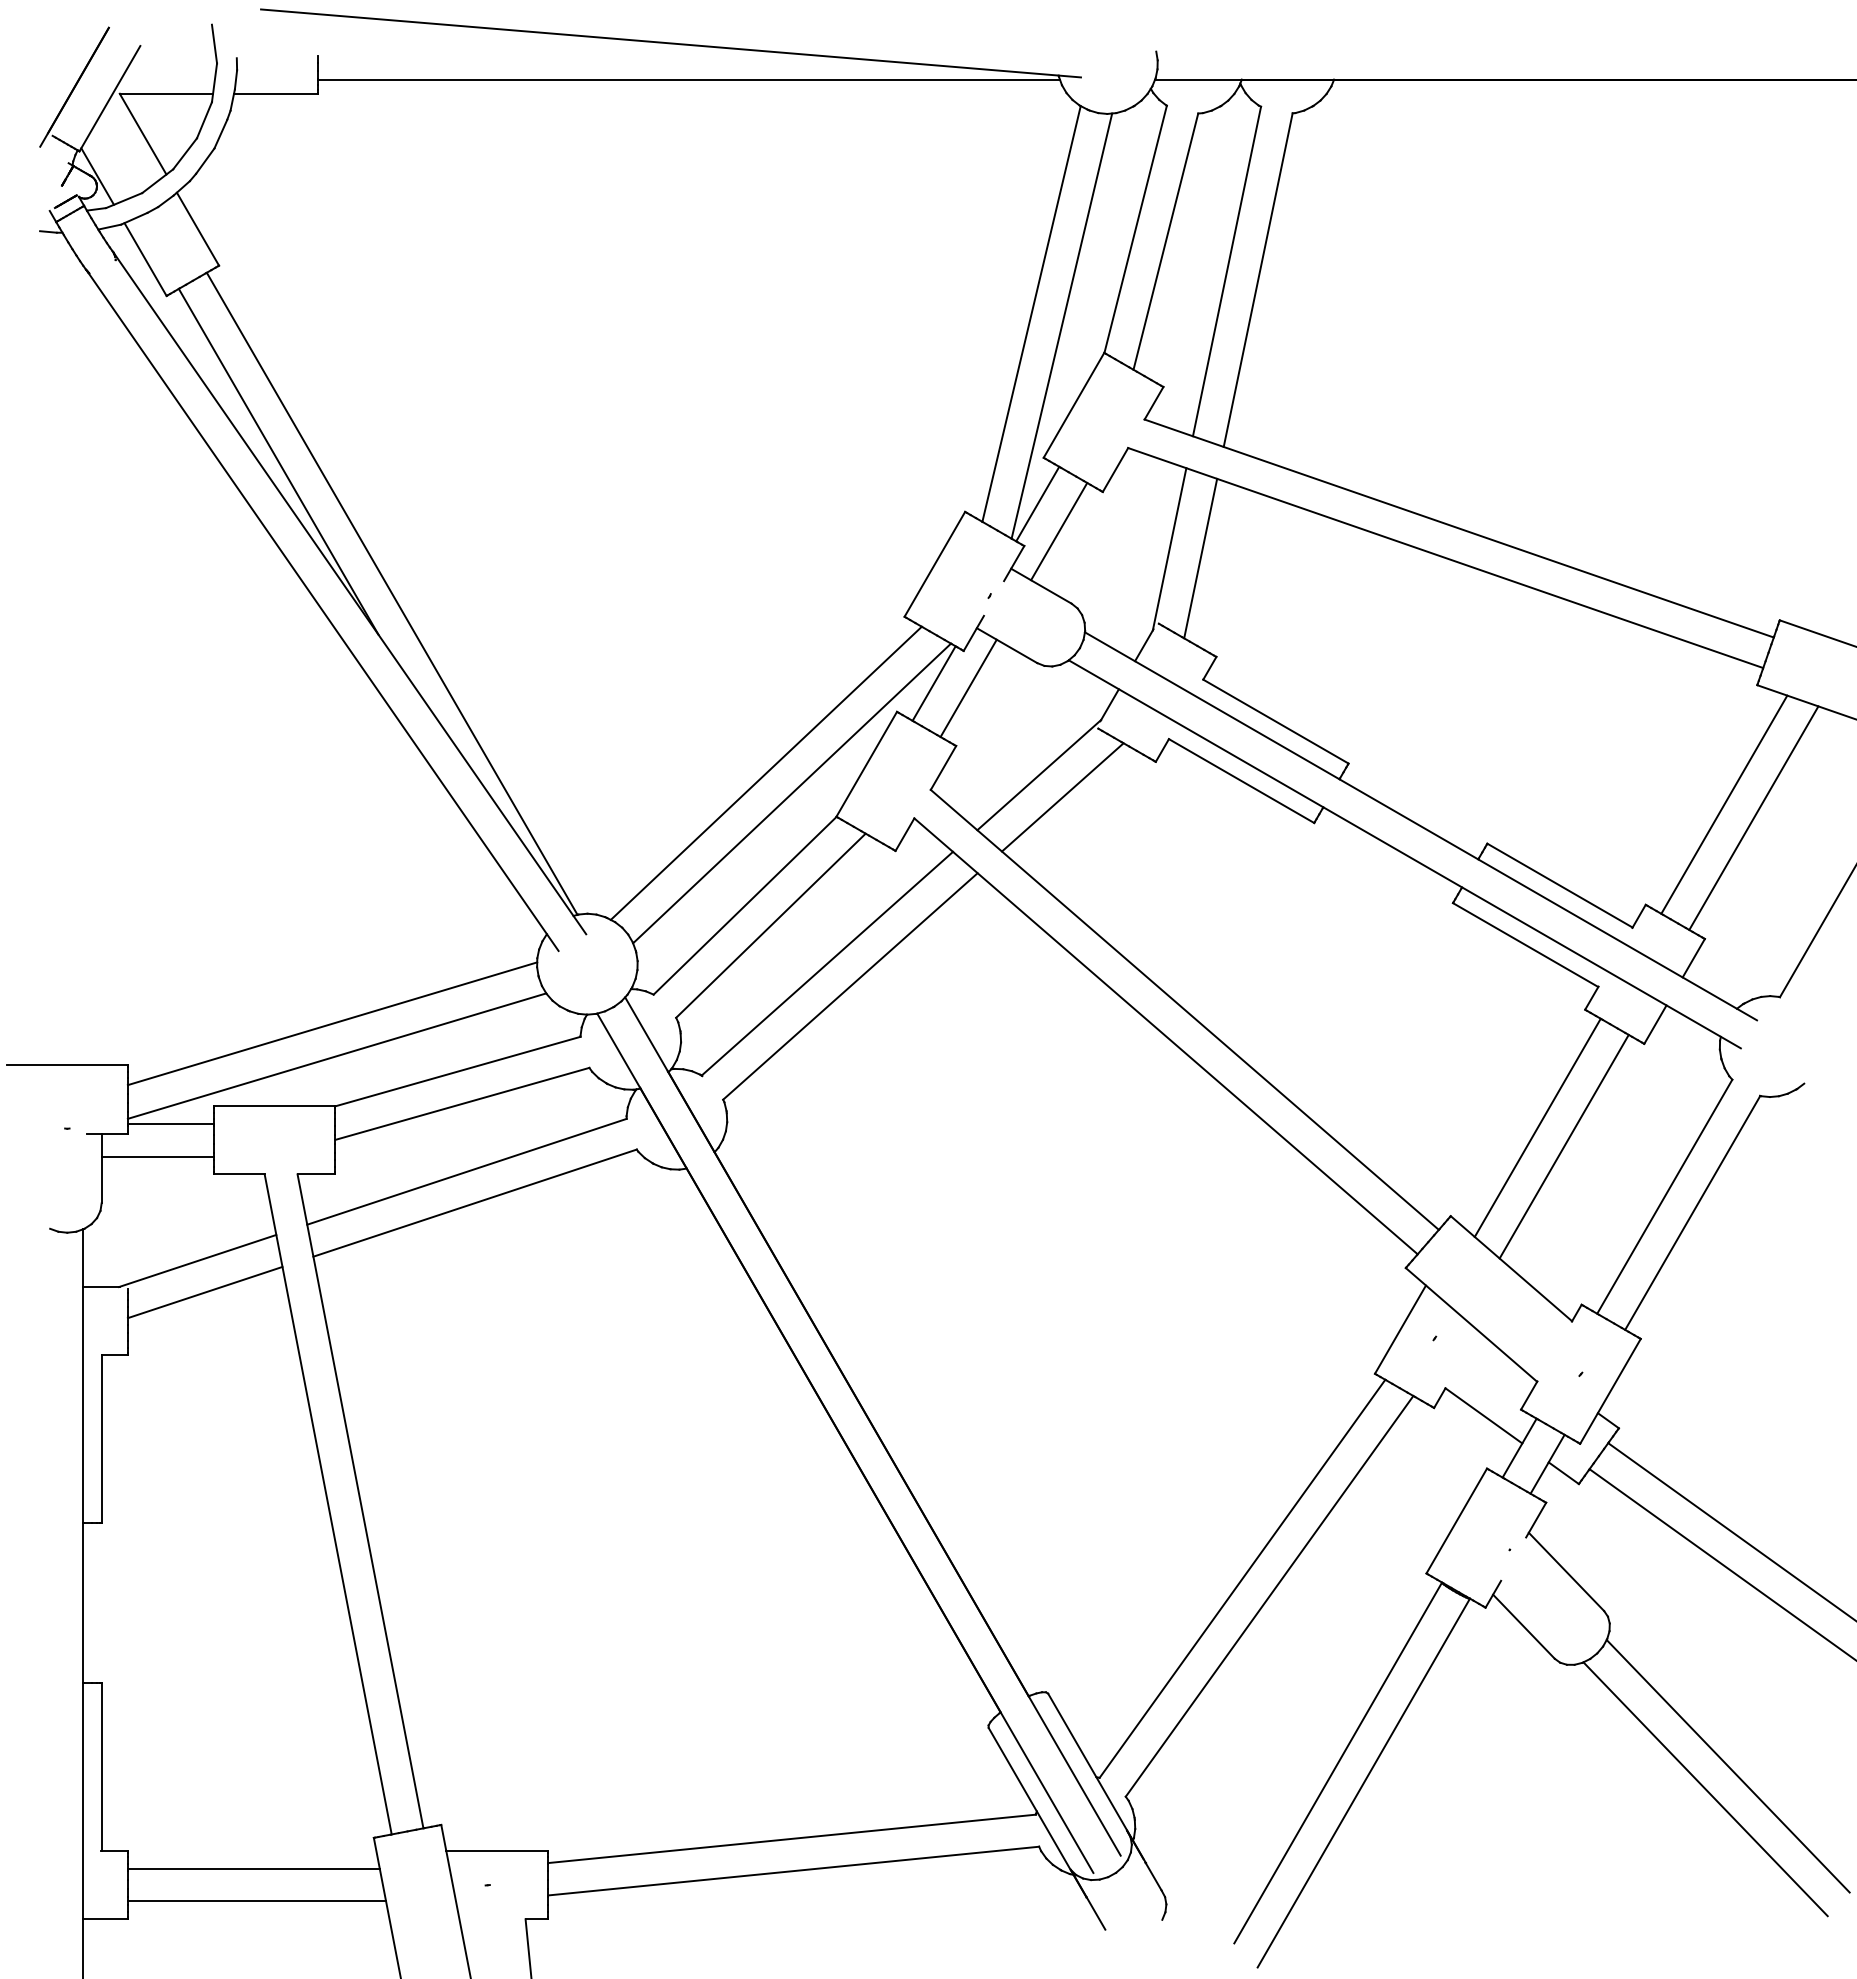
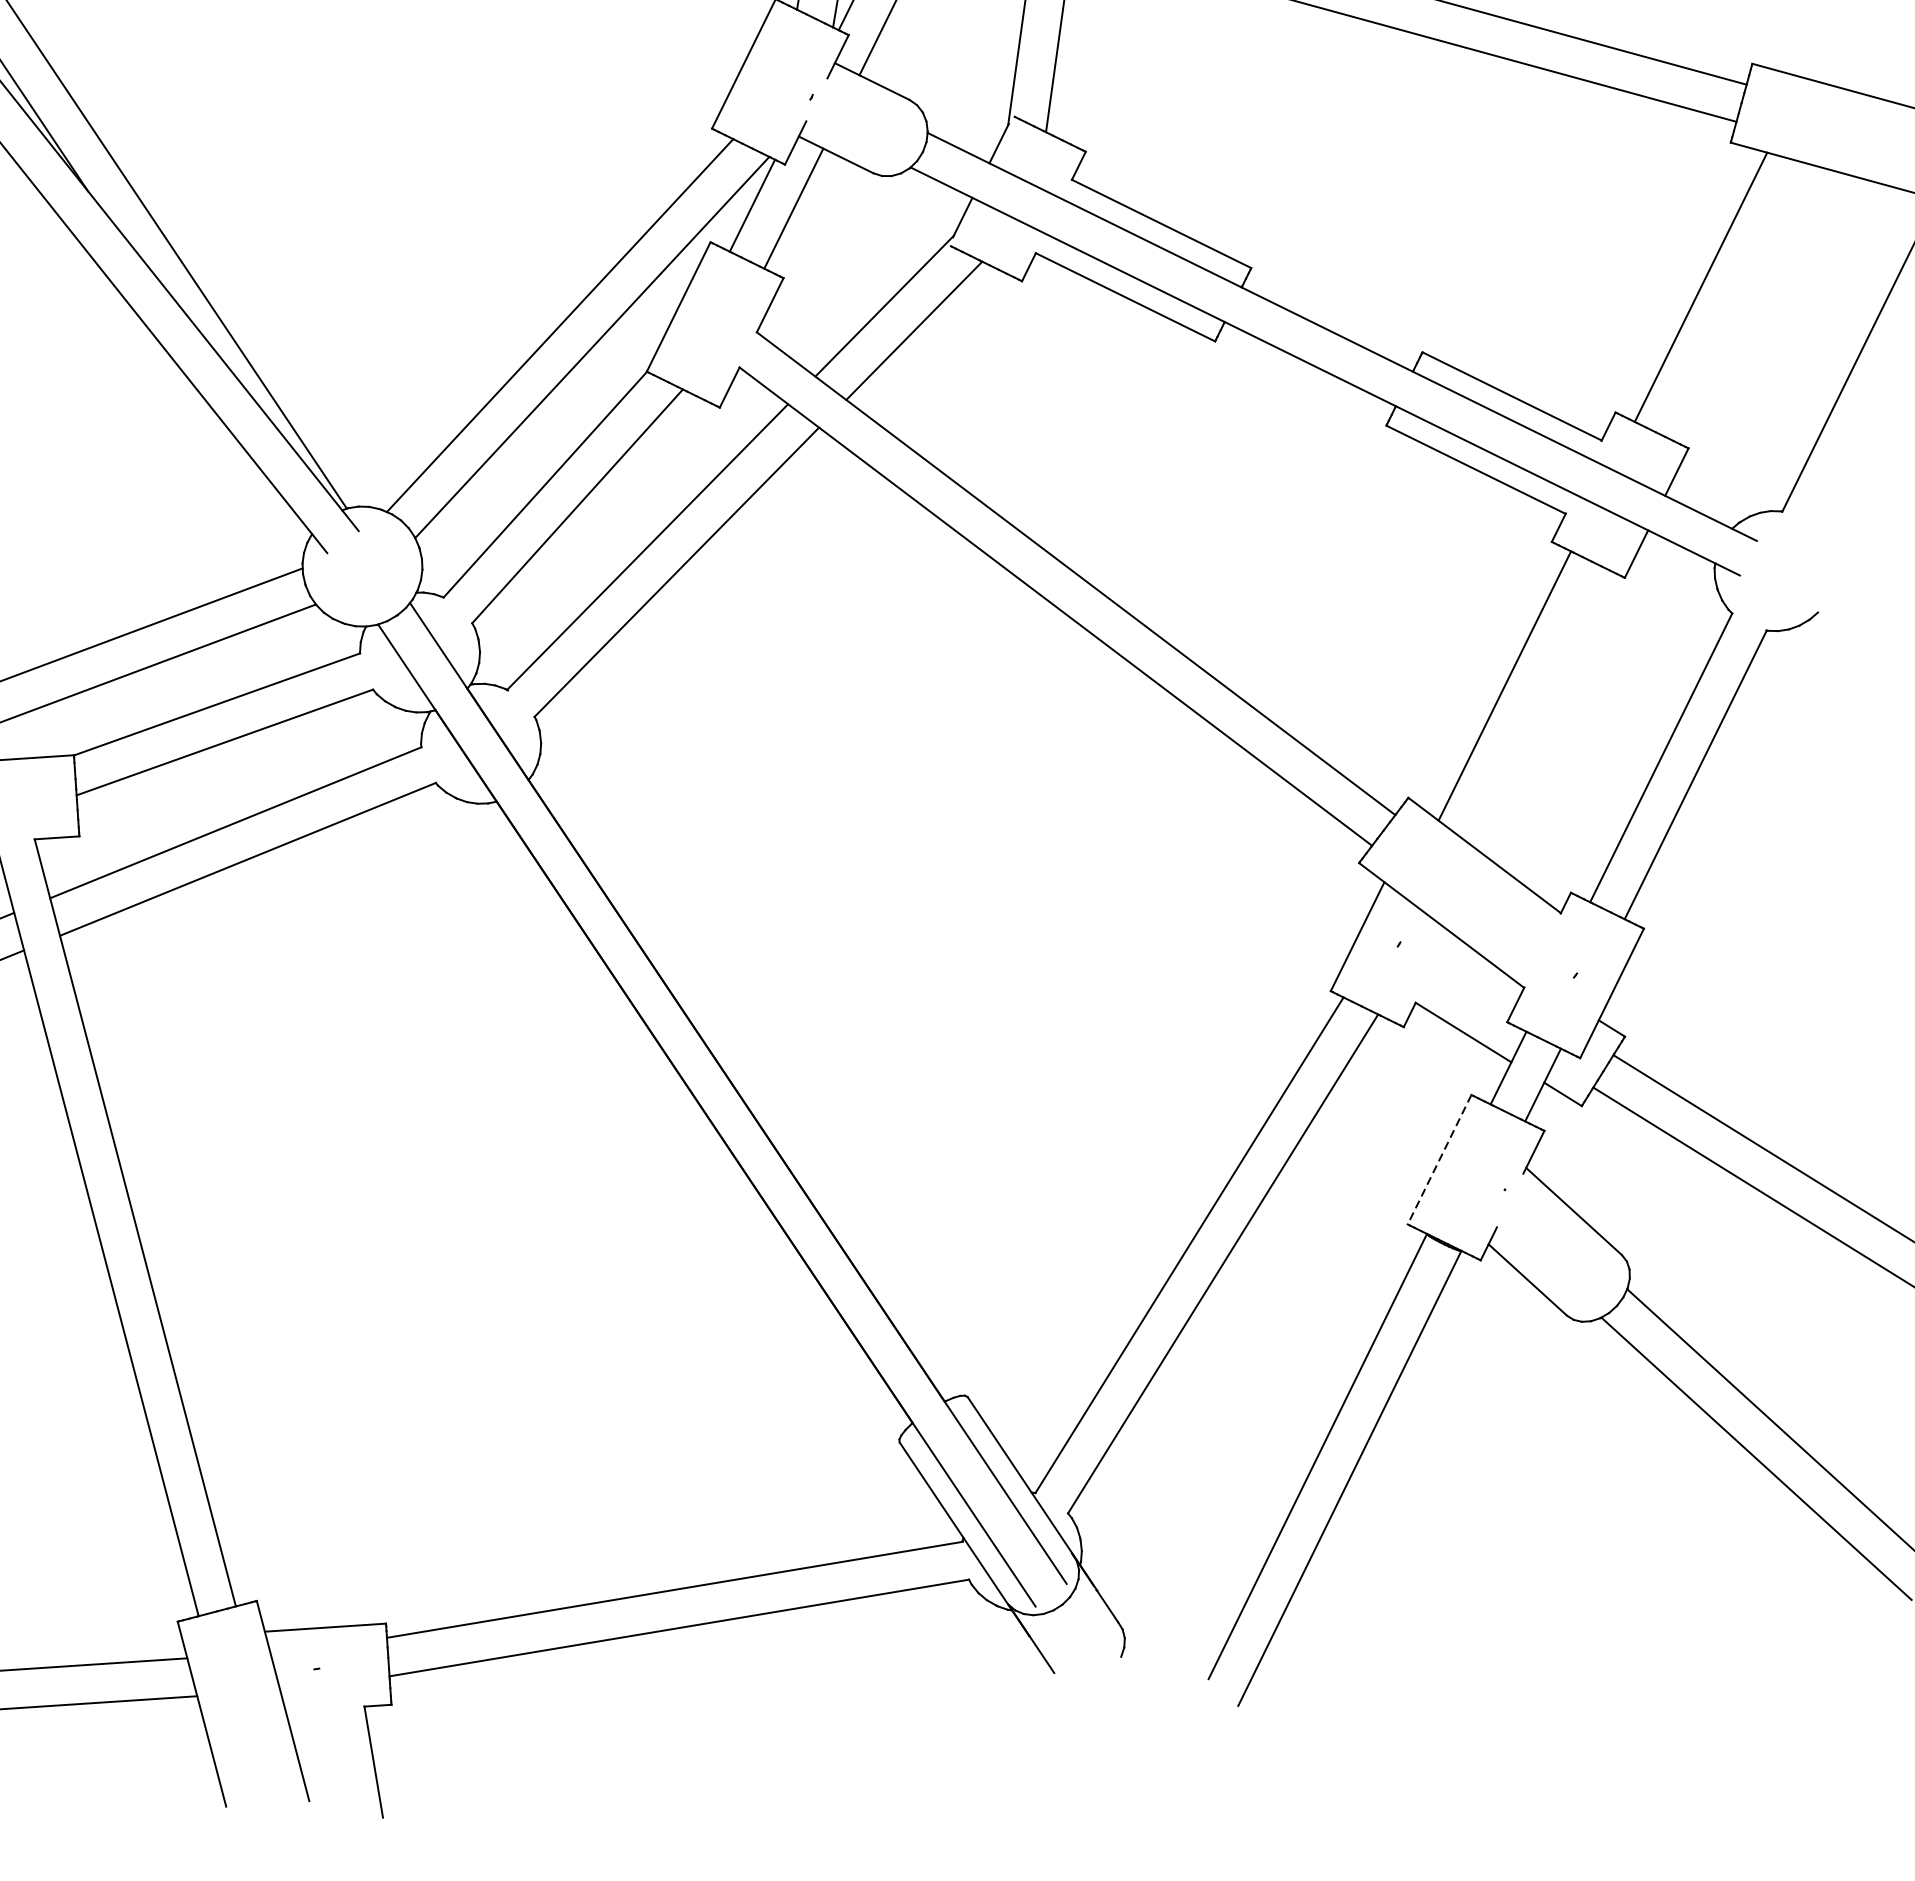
line: (1753, 817) -> (1736, 300), removed
line: (1563, 1146) -> (1536, 706), removed
line: (1456, 1521) -> (1439, 1160), solid -> dashed

